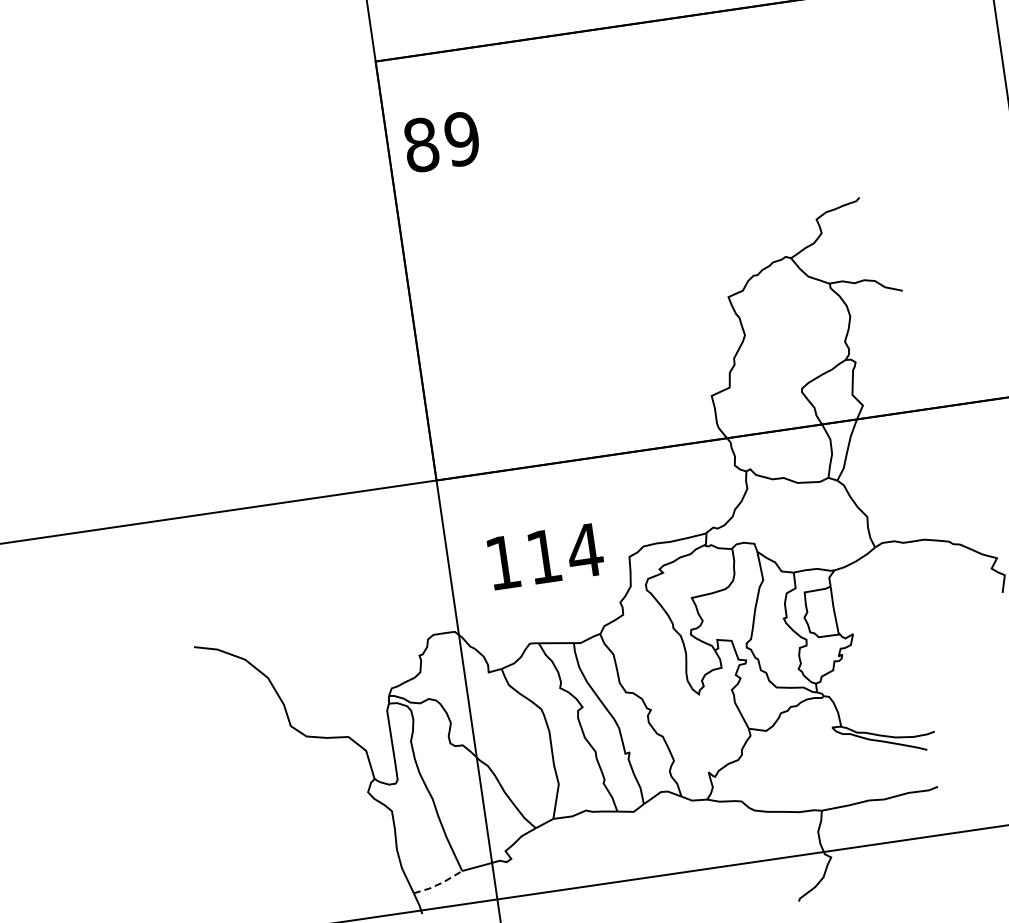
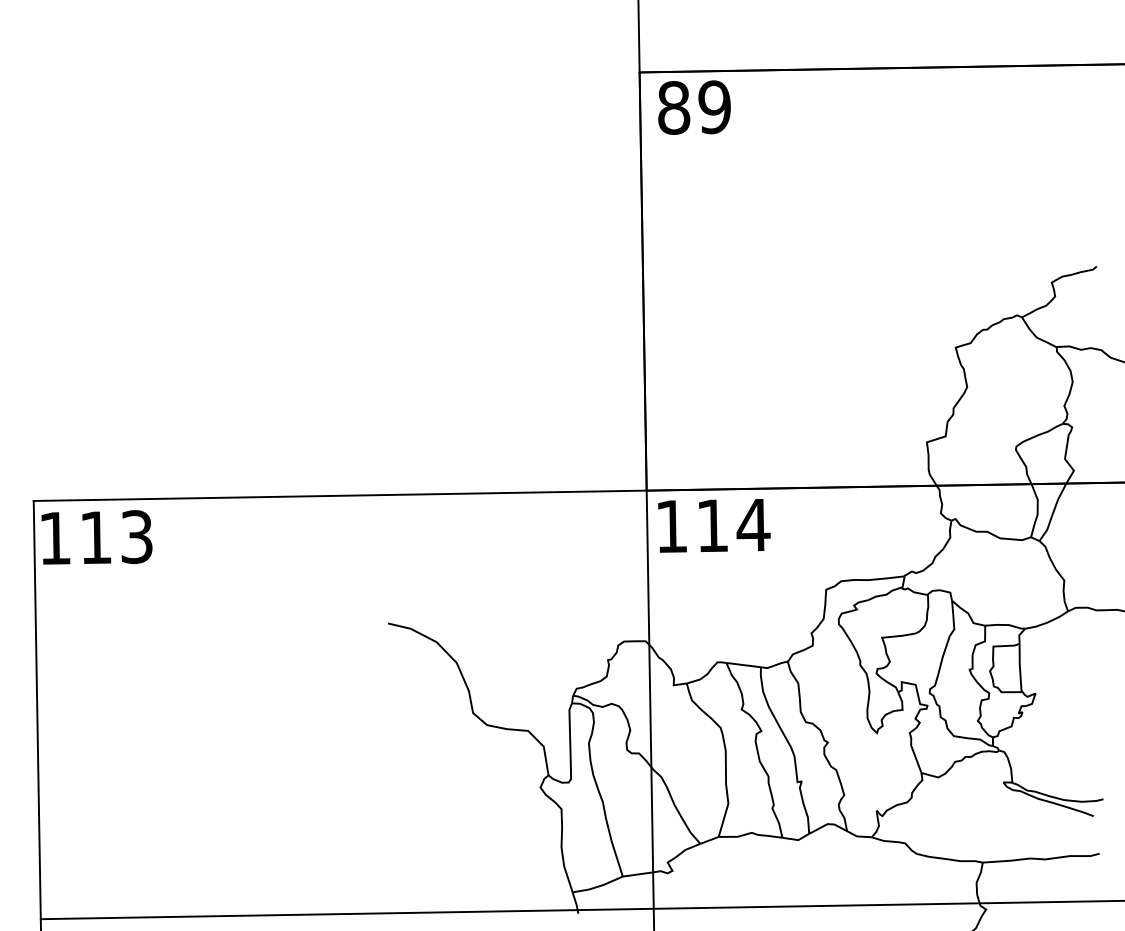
text: (441, 141) -> (694, 107), moved
text: (546, 556) -> (714, 525), moved
line: (439, 884) -> (598, 886), dashed -> solid

